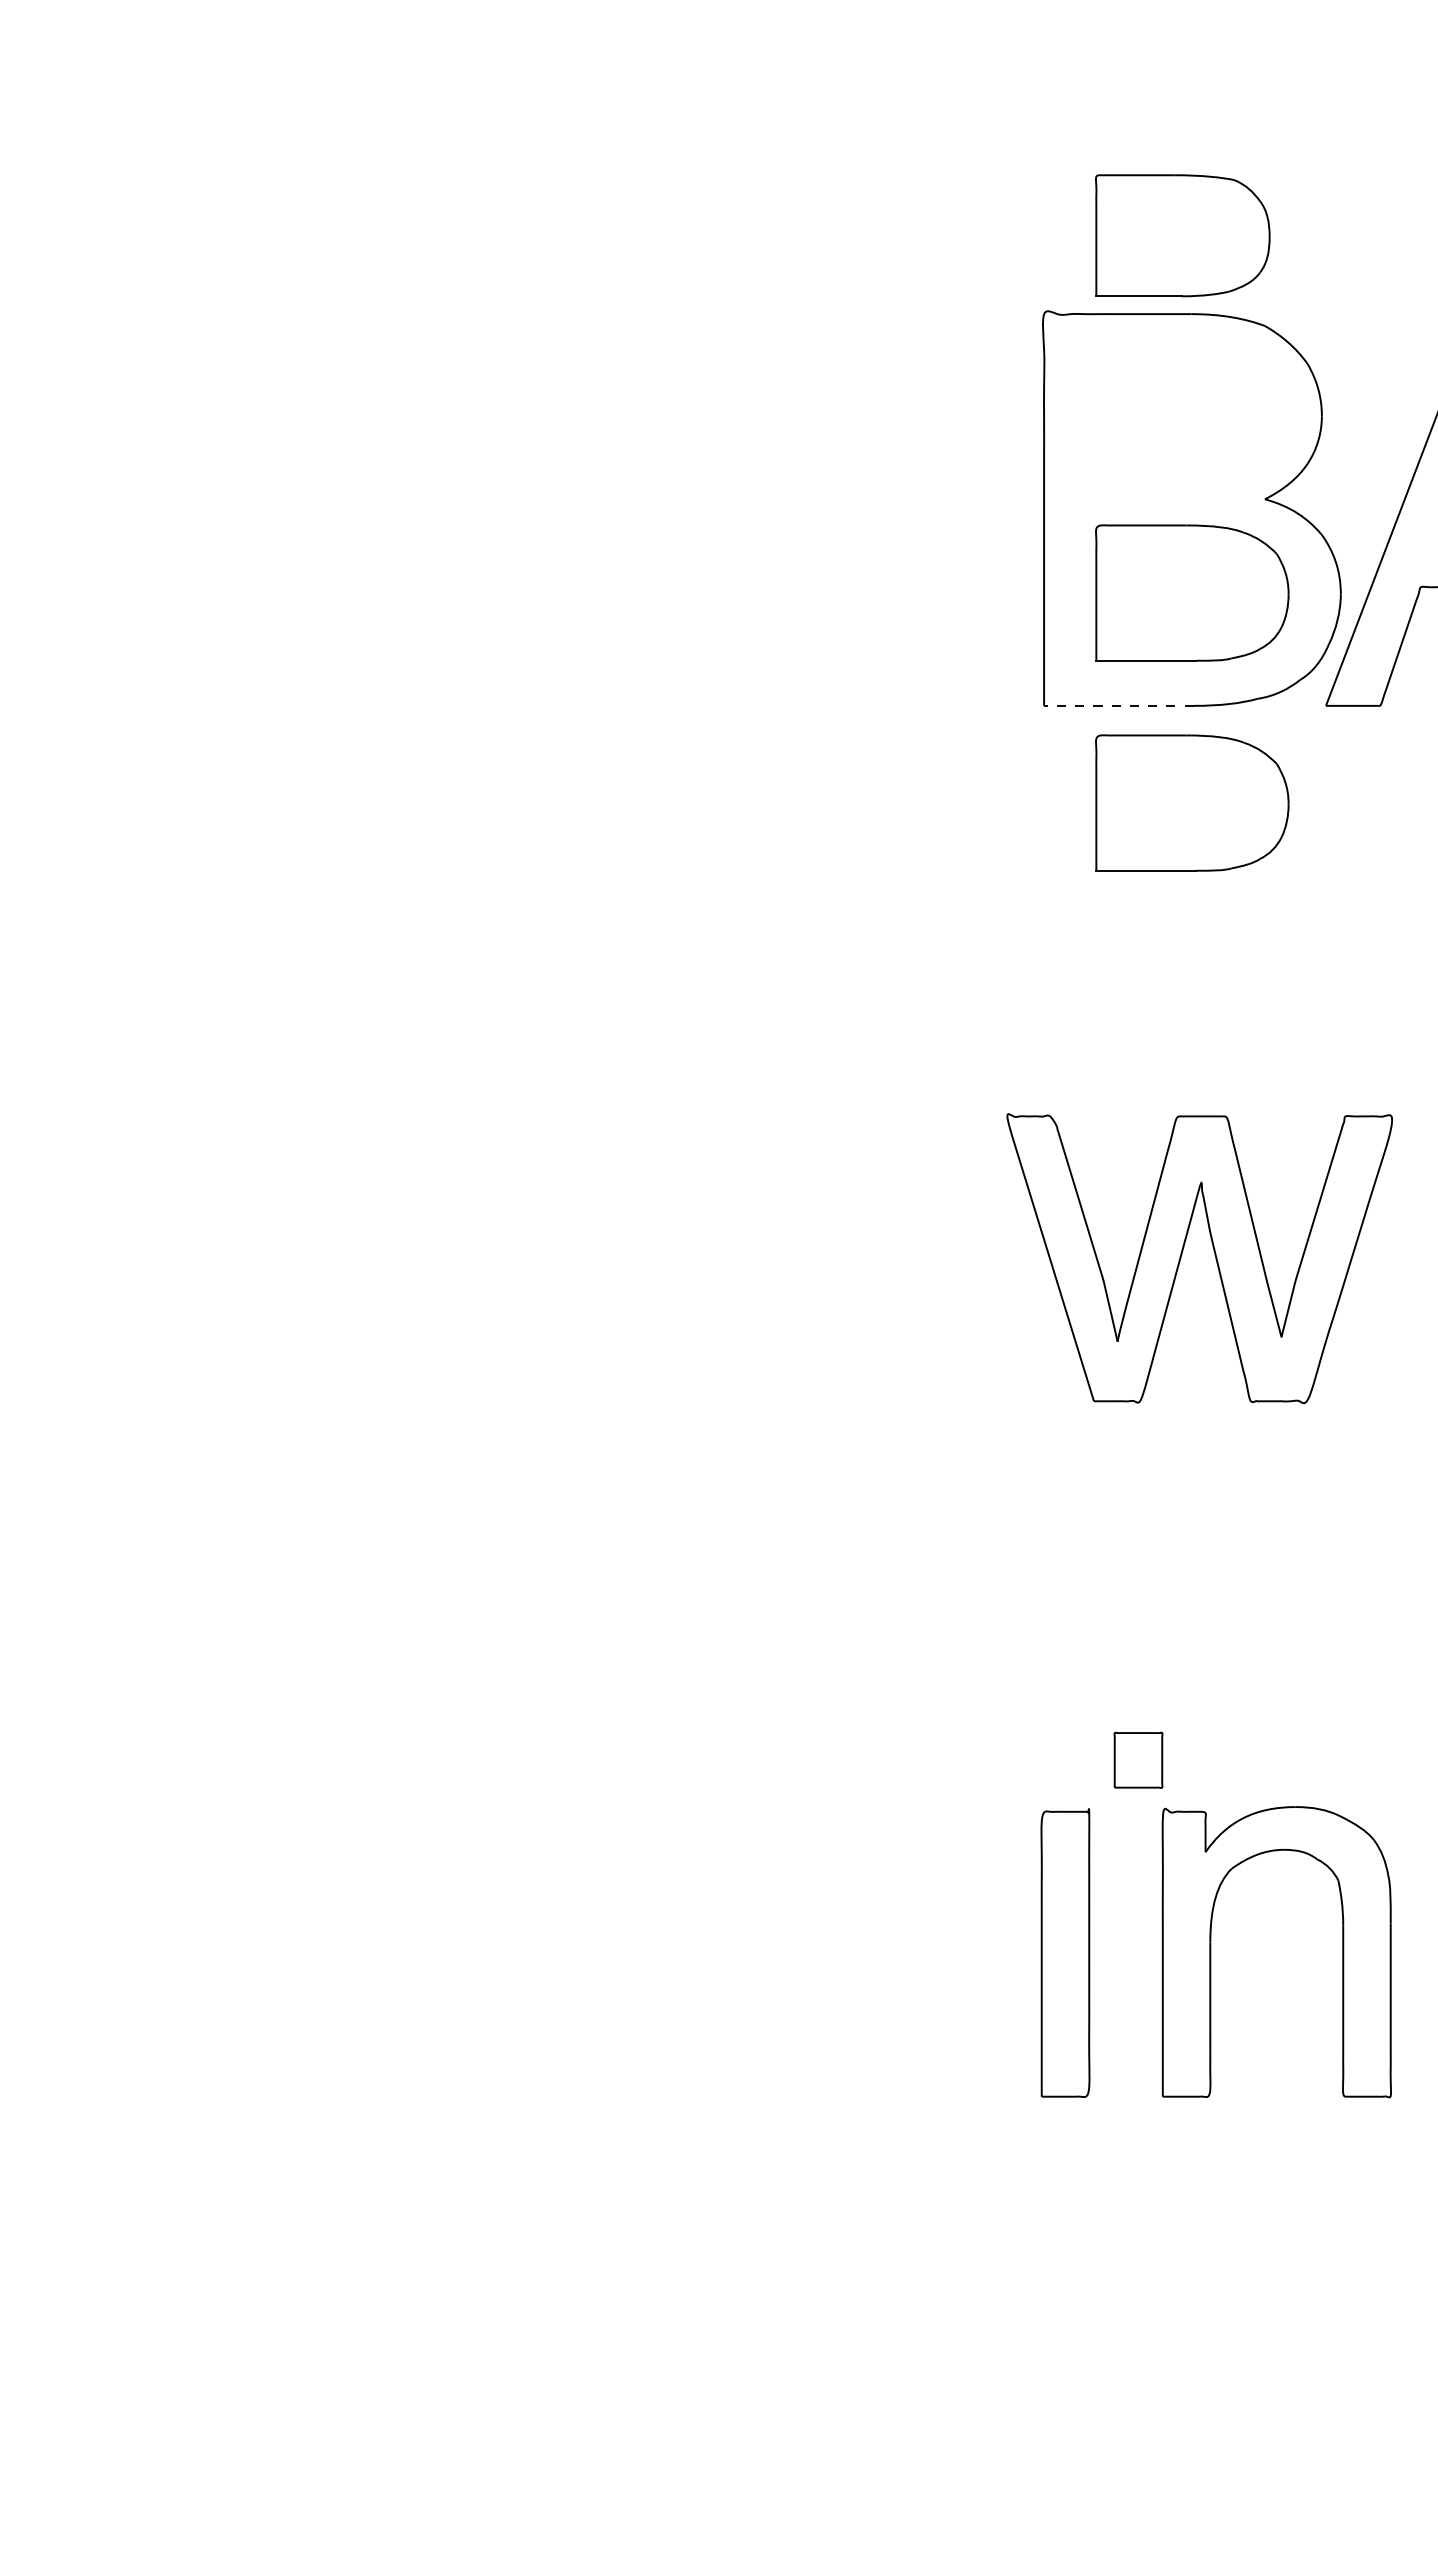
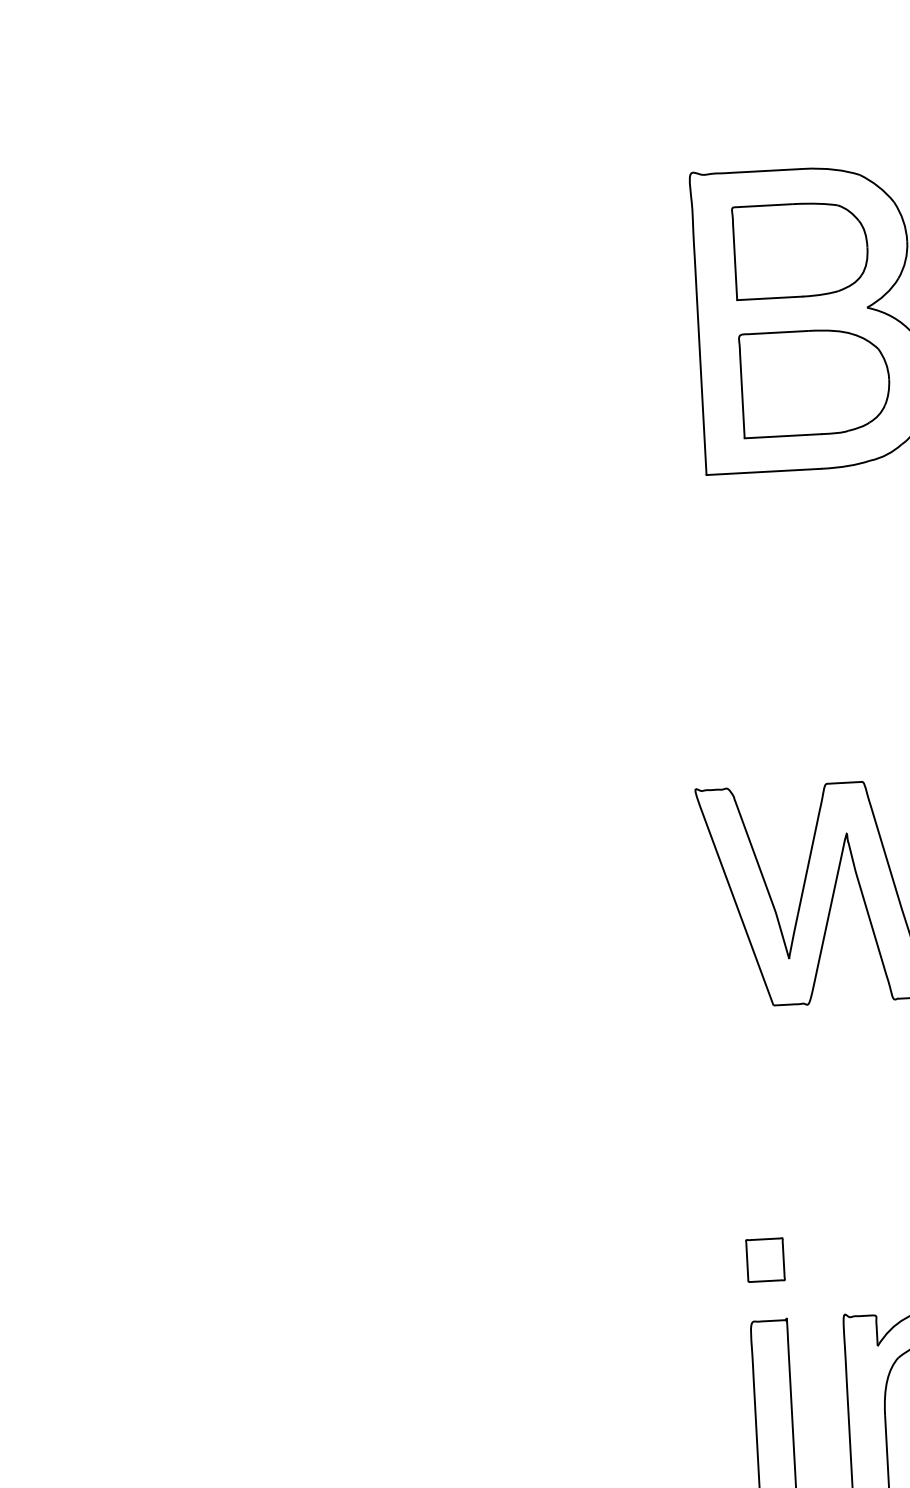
part: (1182, 235) -> (800, 250), moved
line: (1118, 705) -> (763, 471), dashed -> solid
part: (1192, 802) -> (824, 542), removed
part: (1138, 1759) -> (765, 1259), moved

